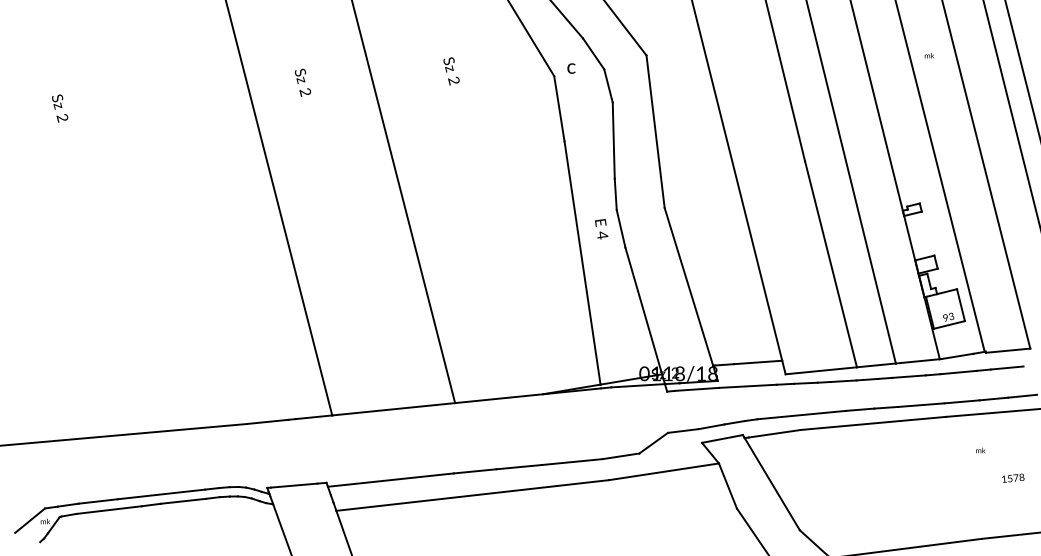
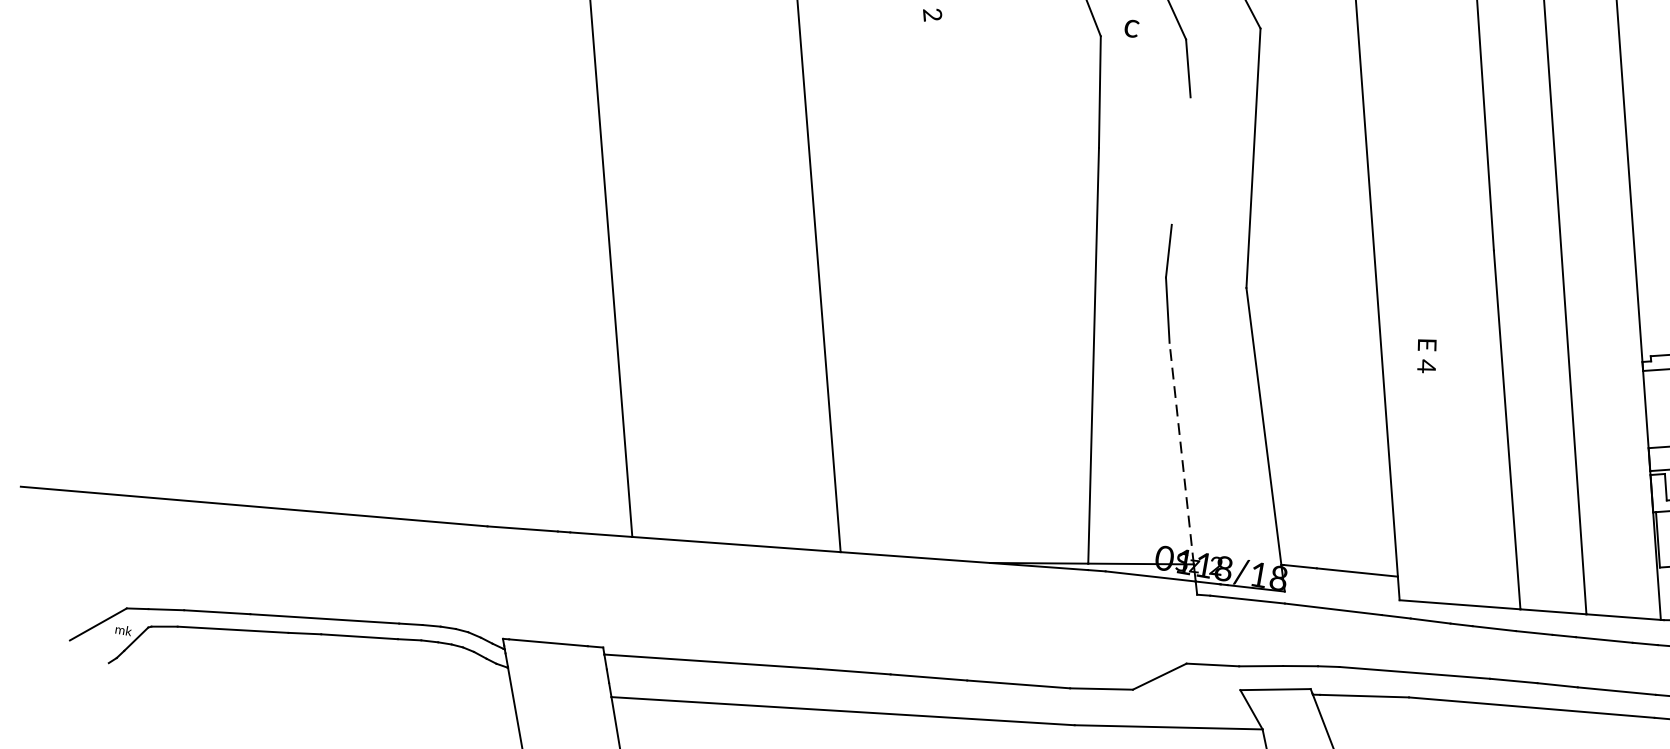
line: (613, 140) -> (1180, 160), removed
text: (601, 229) -> (1426, 356), moved
line: (643, 311) -> (1181, 454), solid -> dashed

